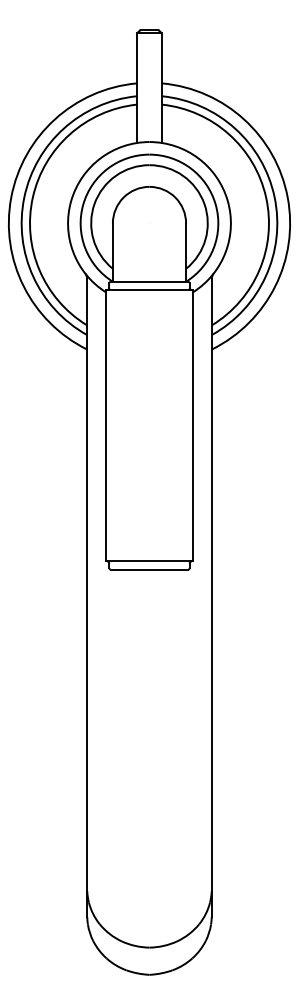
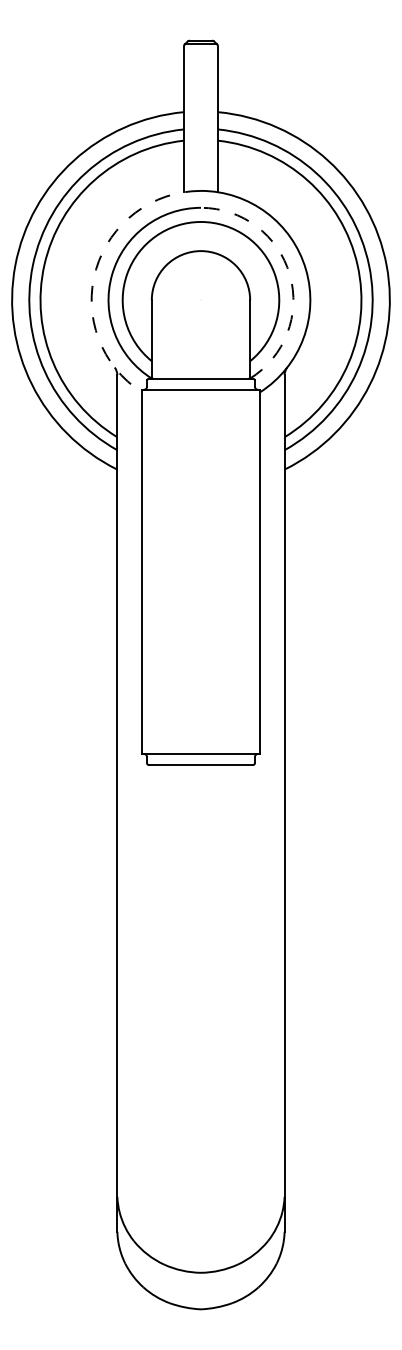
arc: (71, 200) -> (96, 269), solid -> dashed
arc: (215, 204) -> (289, 274), solid -> dashed

